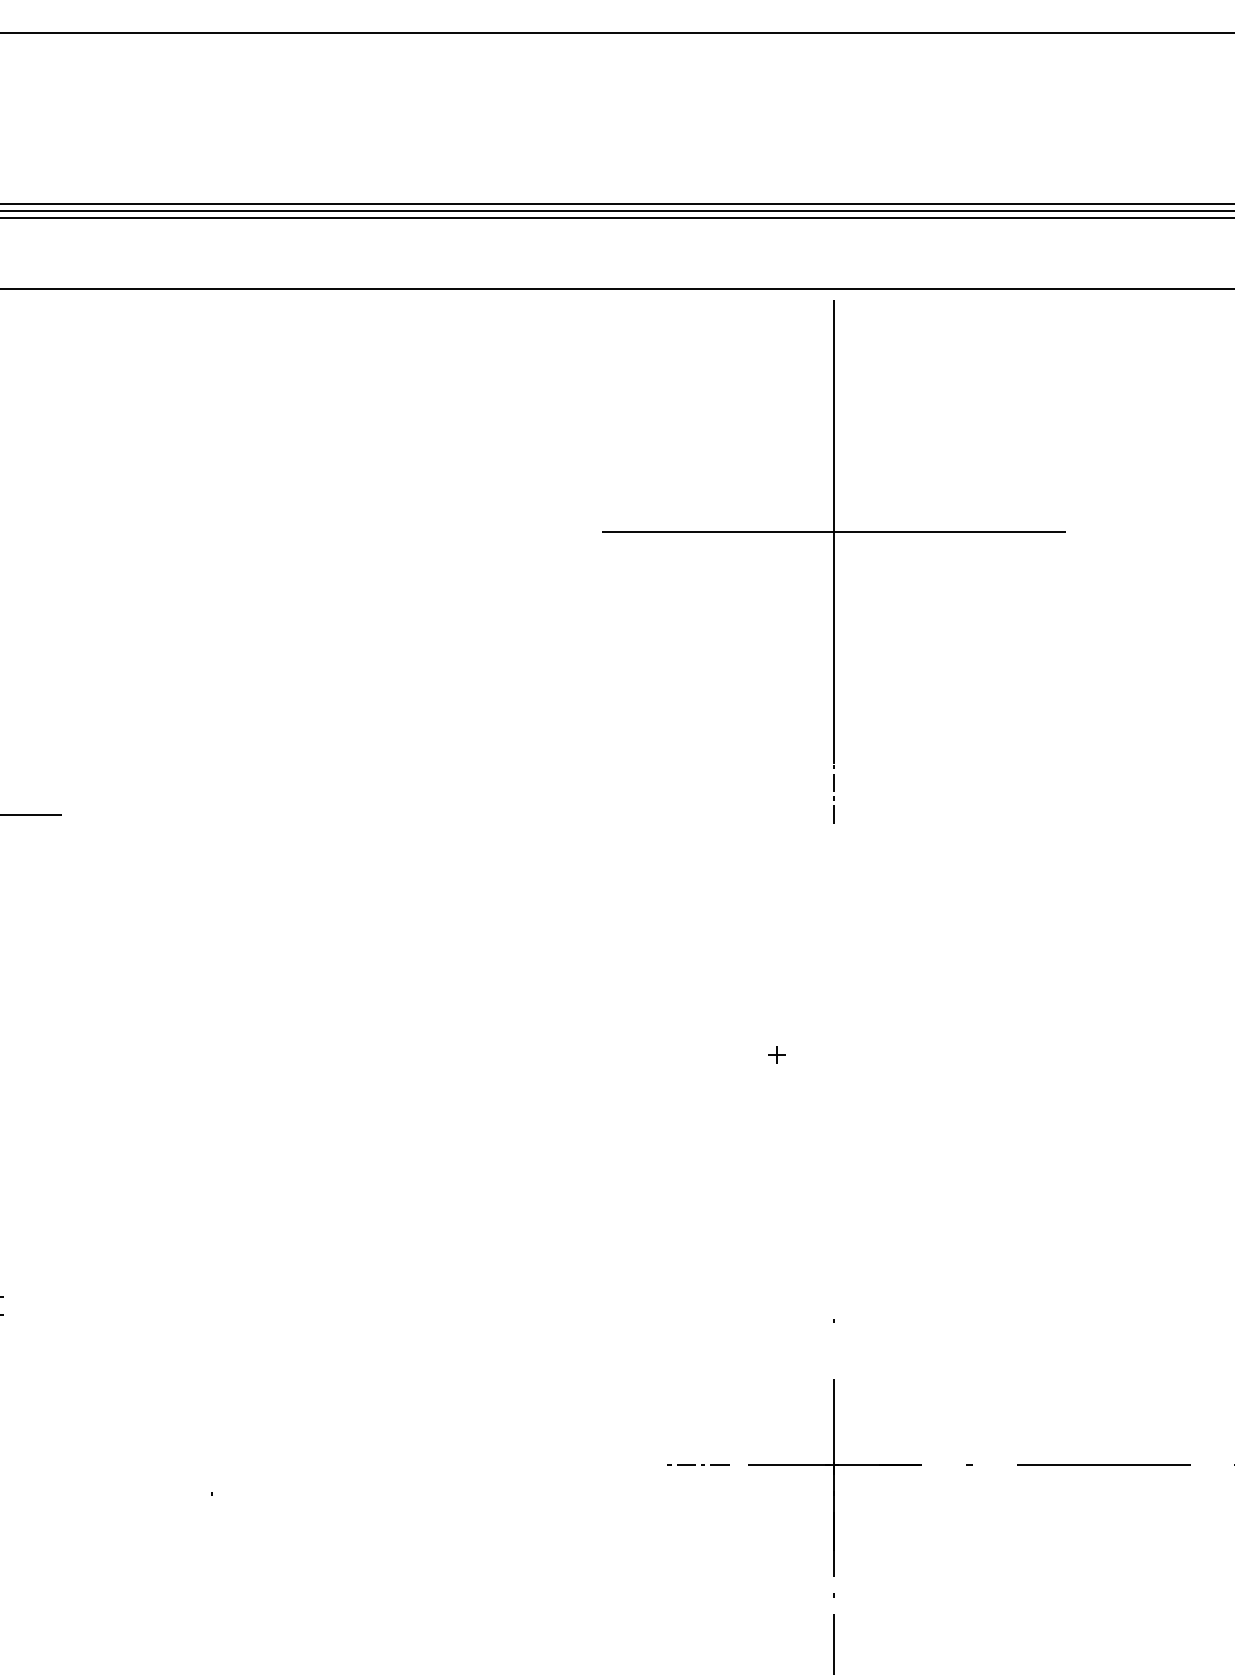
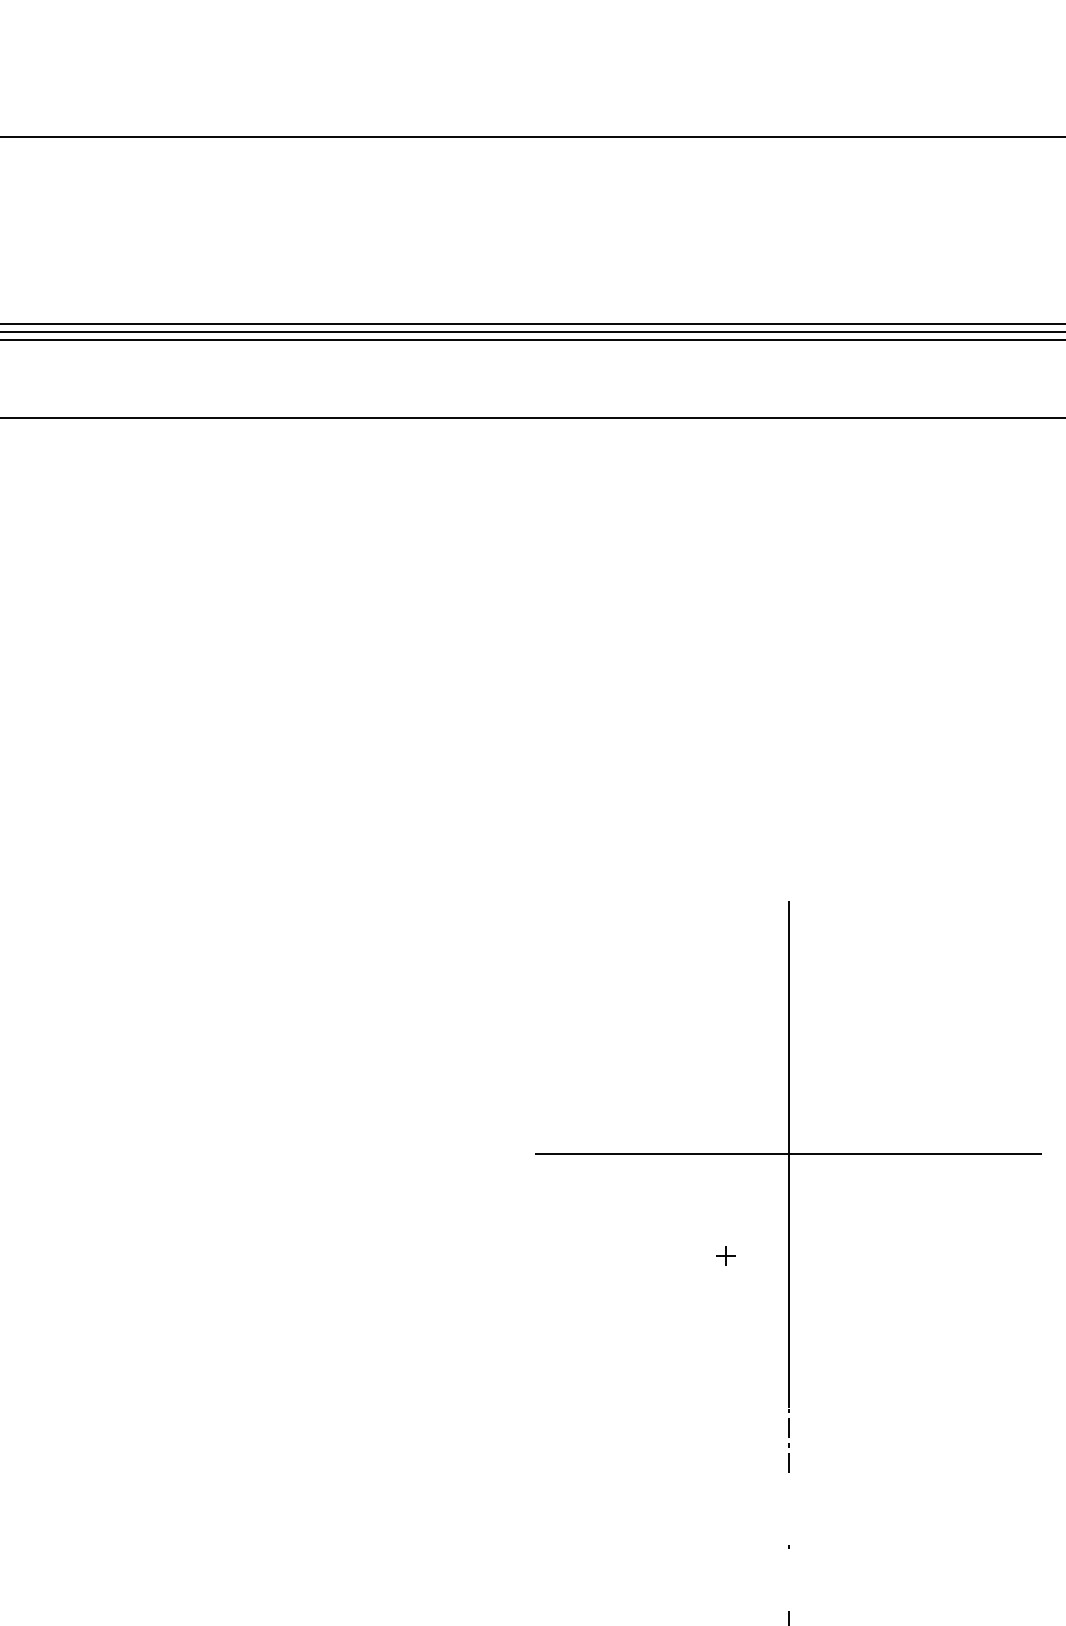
part: (833, 561) -> (788, 1186), moved

